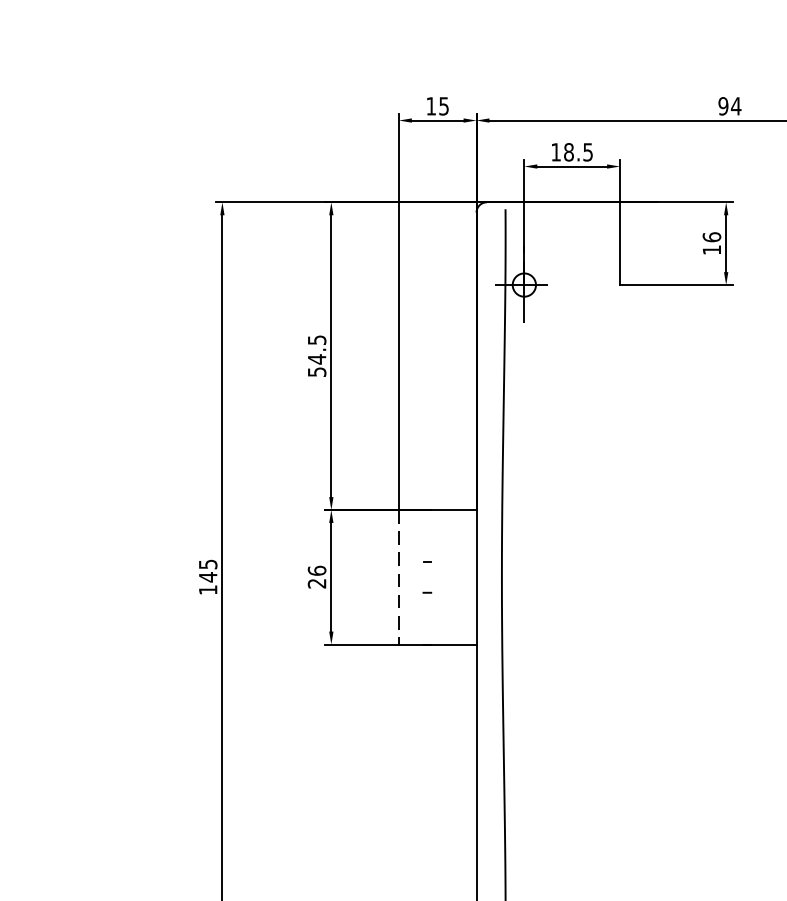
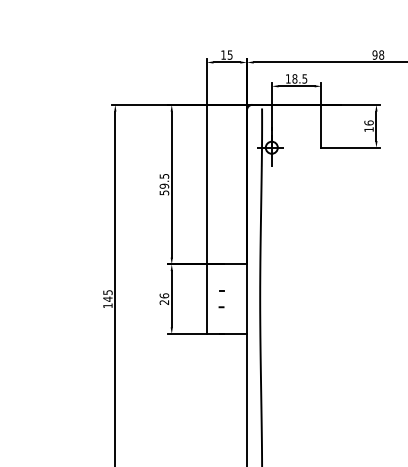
text: (735, 105) -> (381, 54), 94 -> 98
text: (317, 357) -> (164, 185), 54.5 -> 59.5
line: (398, 577) -> (206, 299), dashed -> solid

